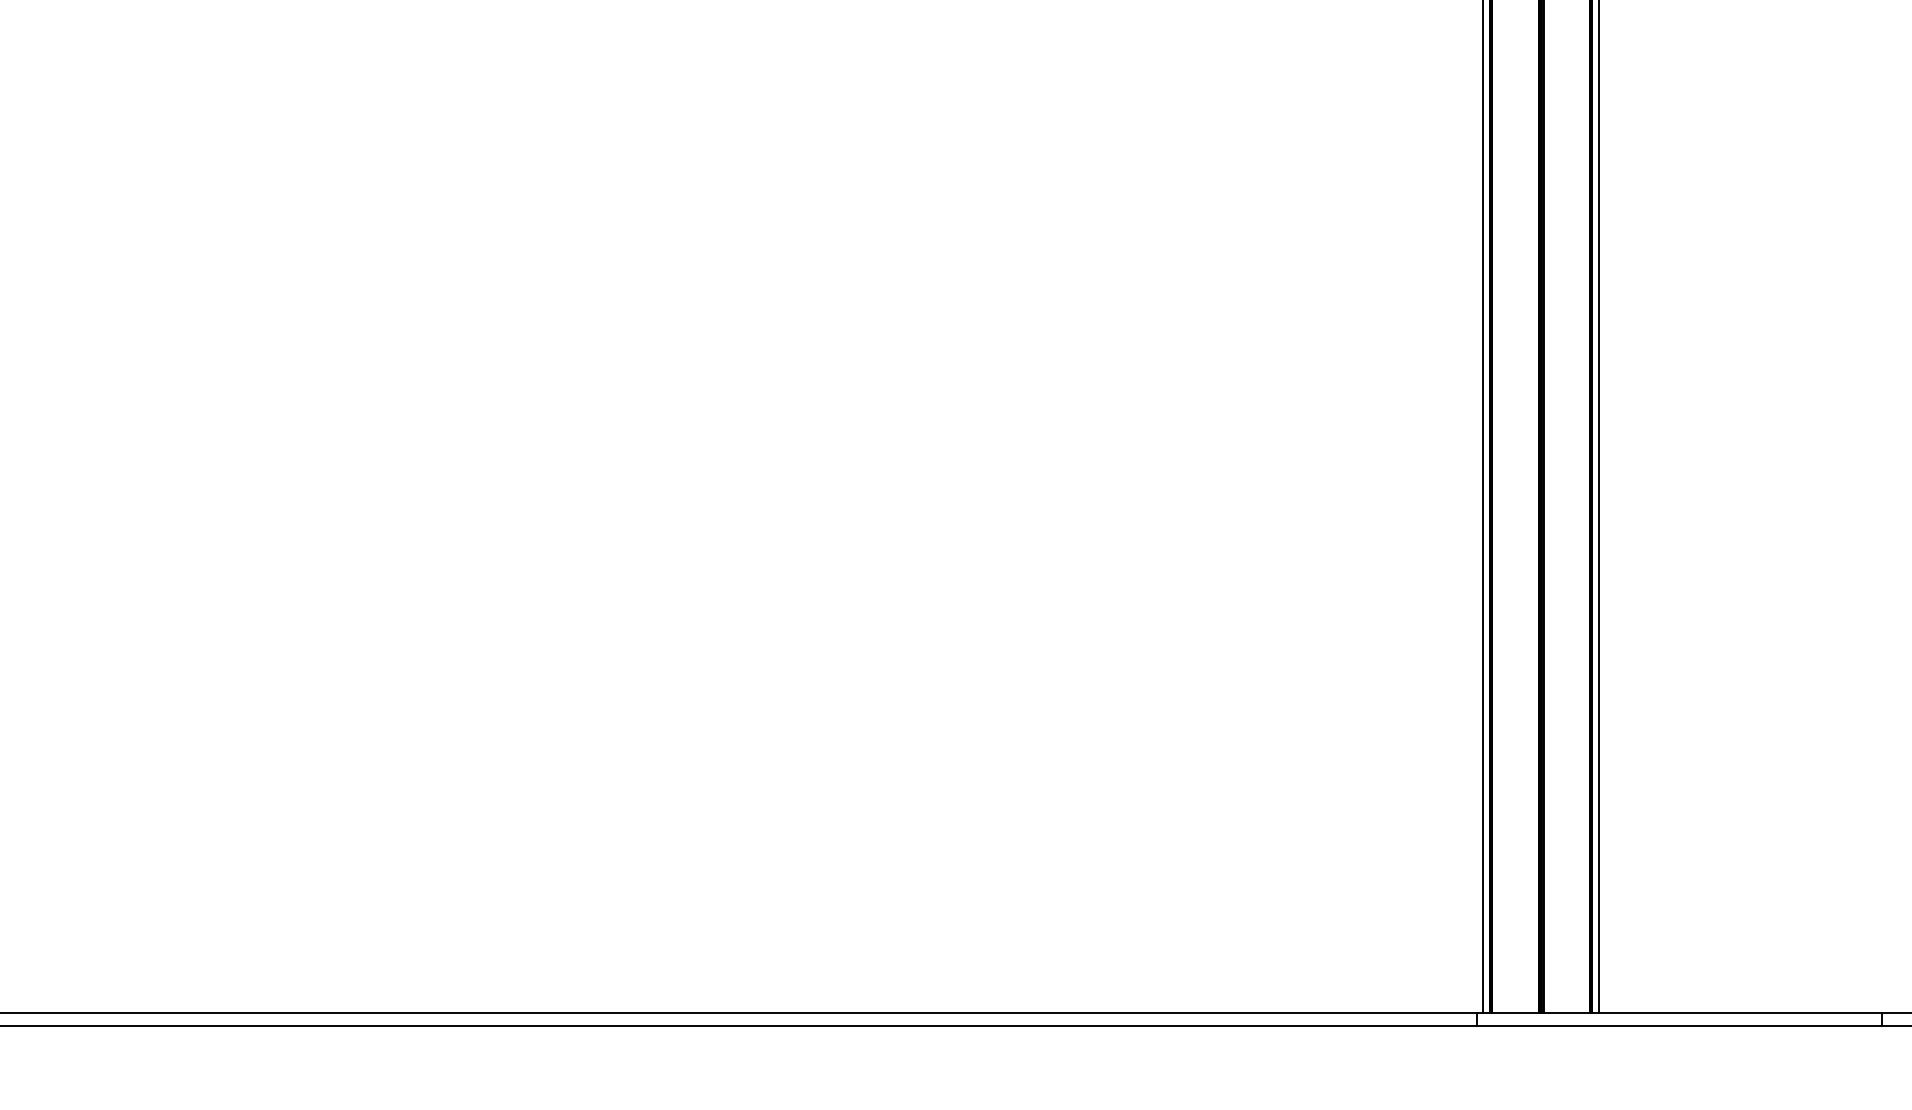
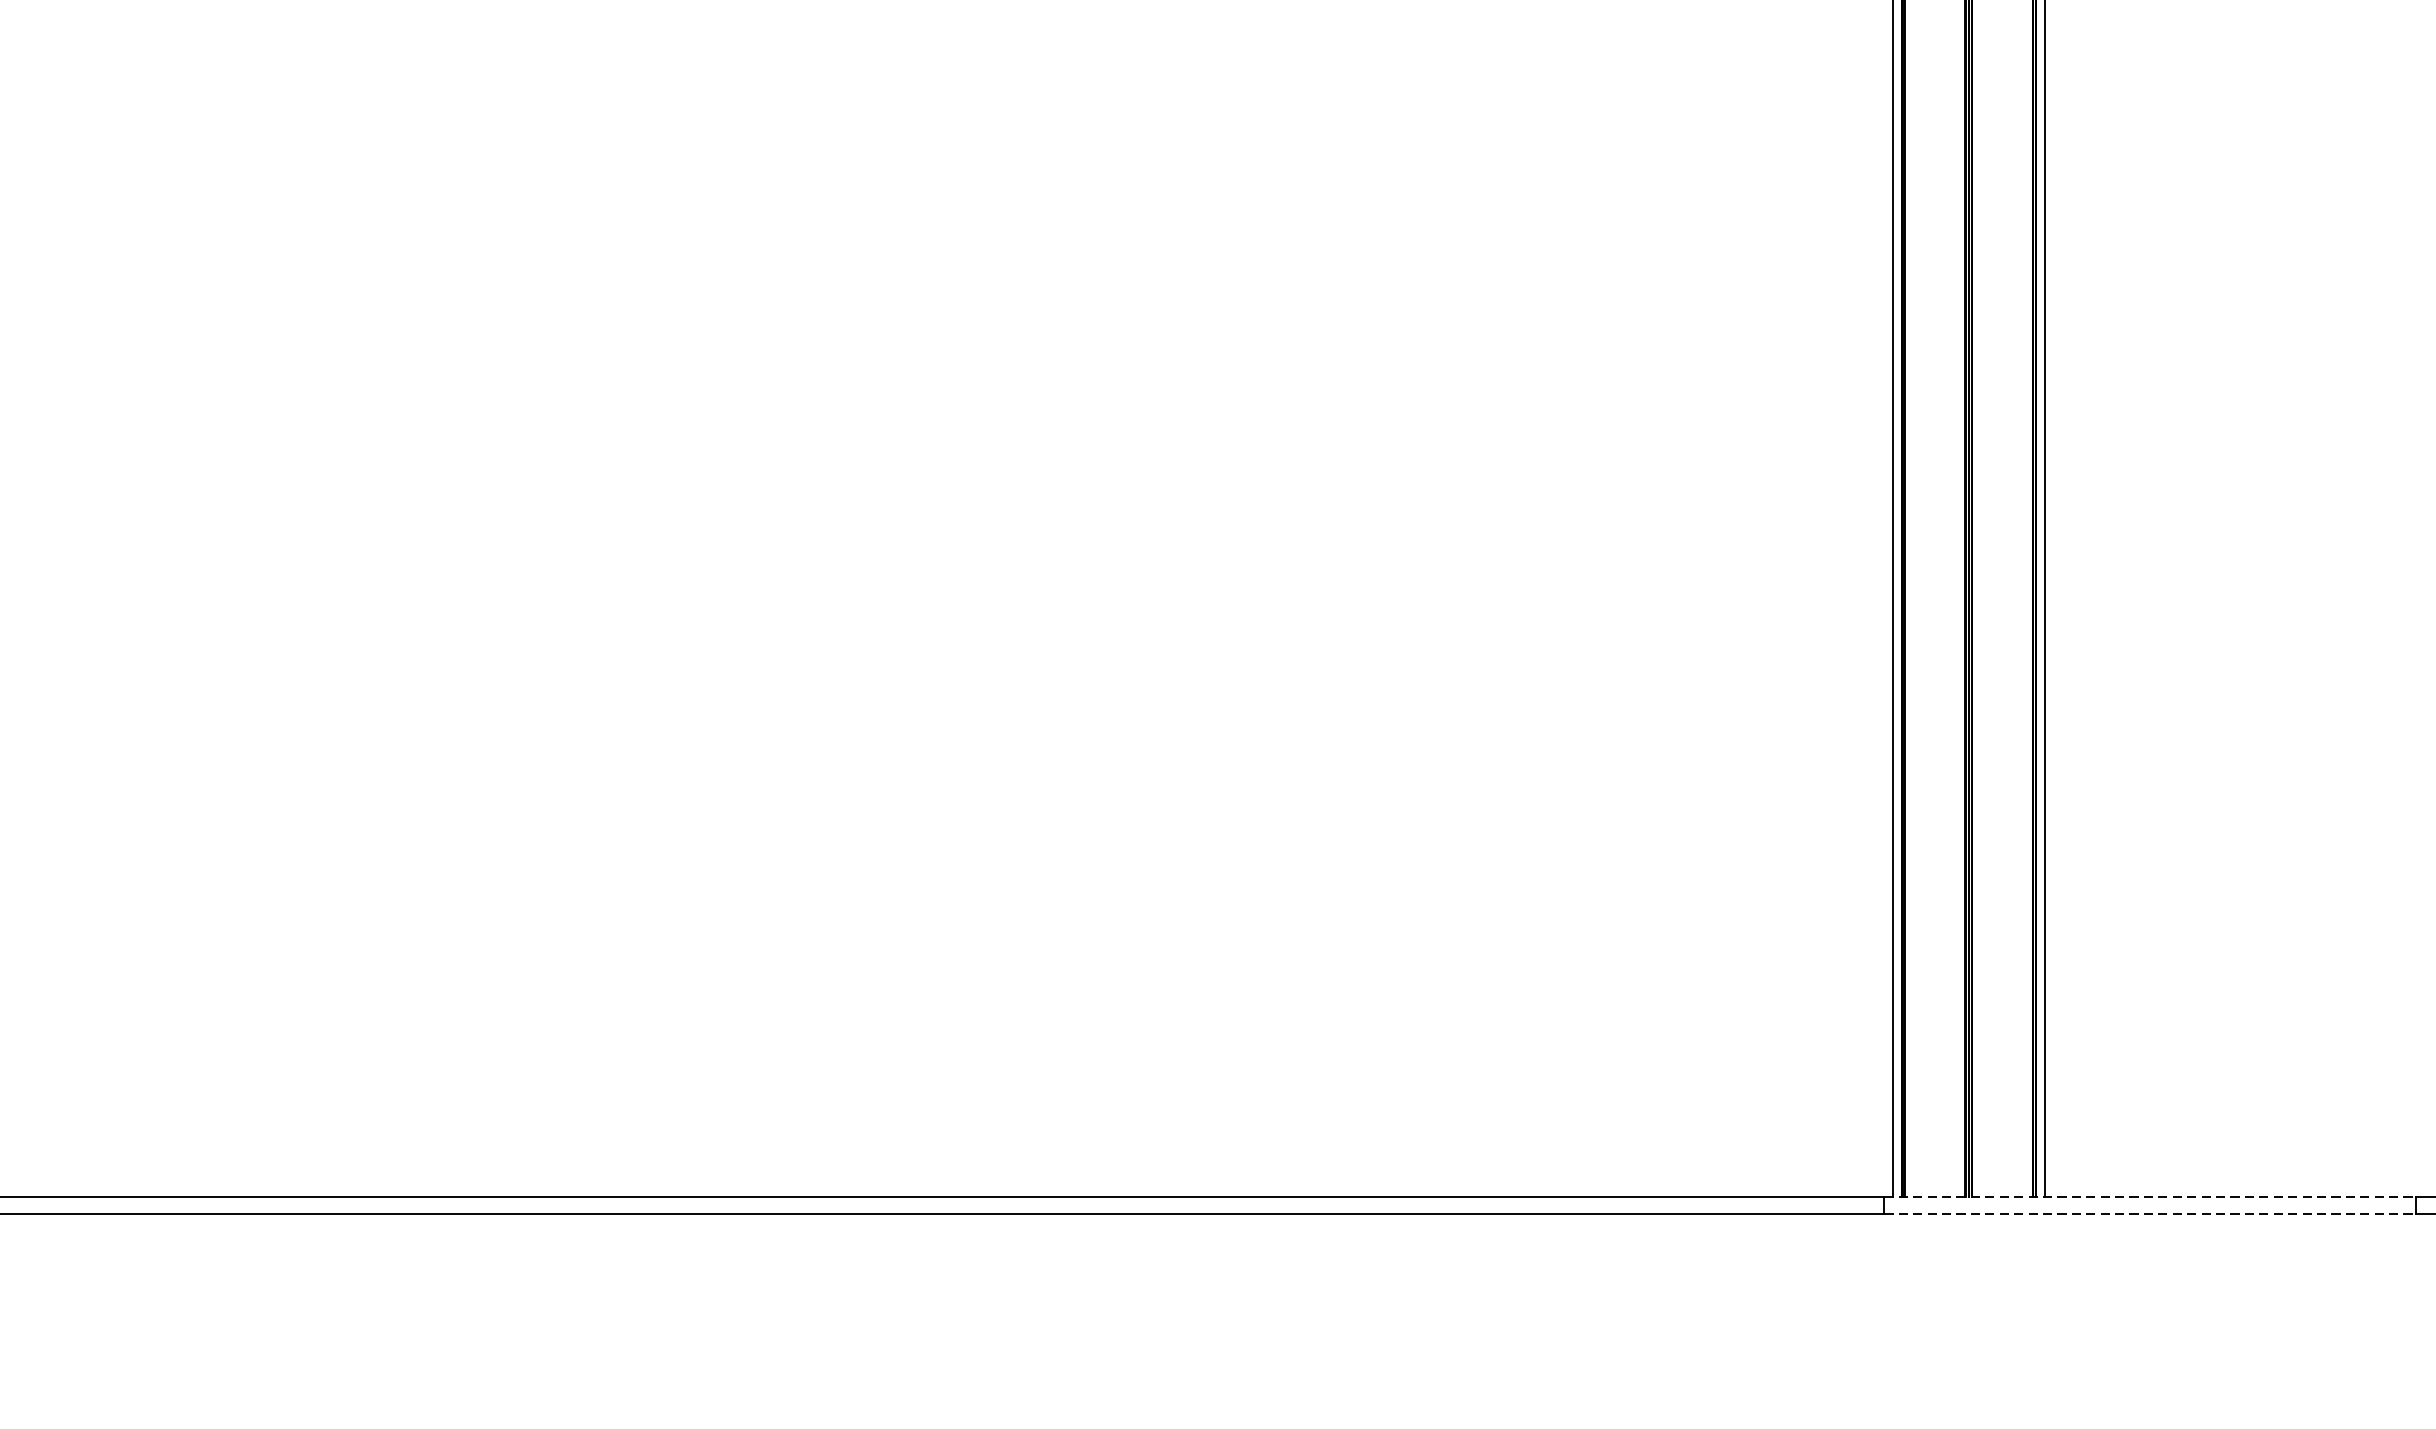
line: (1679, 1013) -> (2150, 1197), solid -> dashed
line: (1679, 1026) -> (2150, 1214), solid -> dashed

